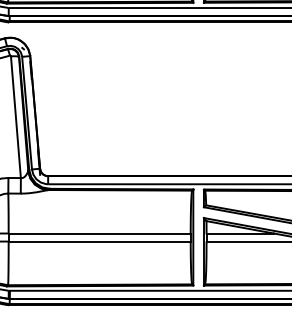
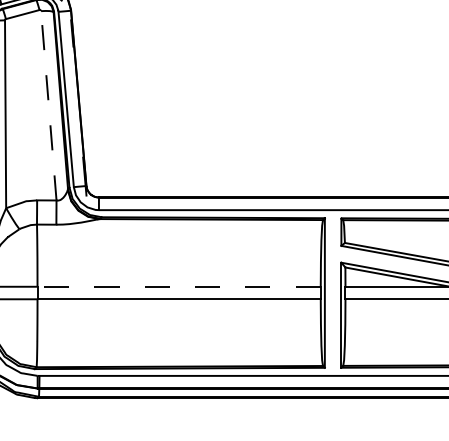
line: (15, 116) -> (48, 104), solid -> dashed
line: (99, 233) -> (178, 286), solid -> dashed

